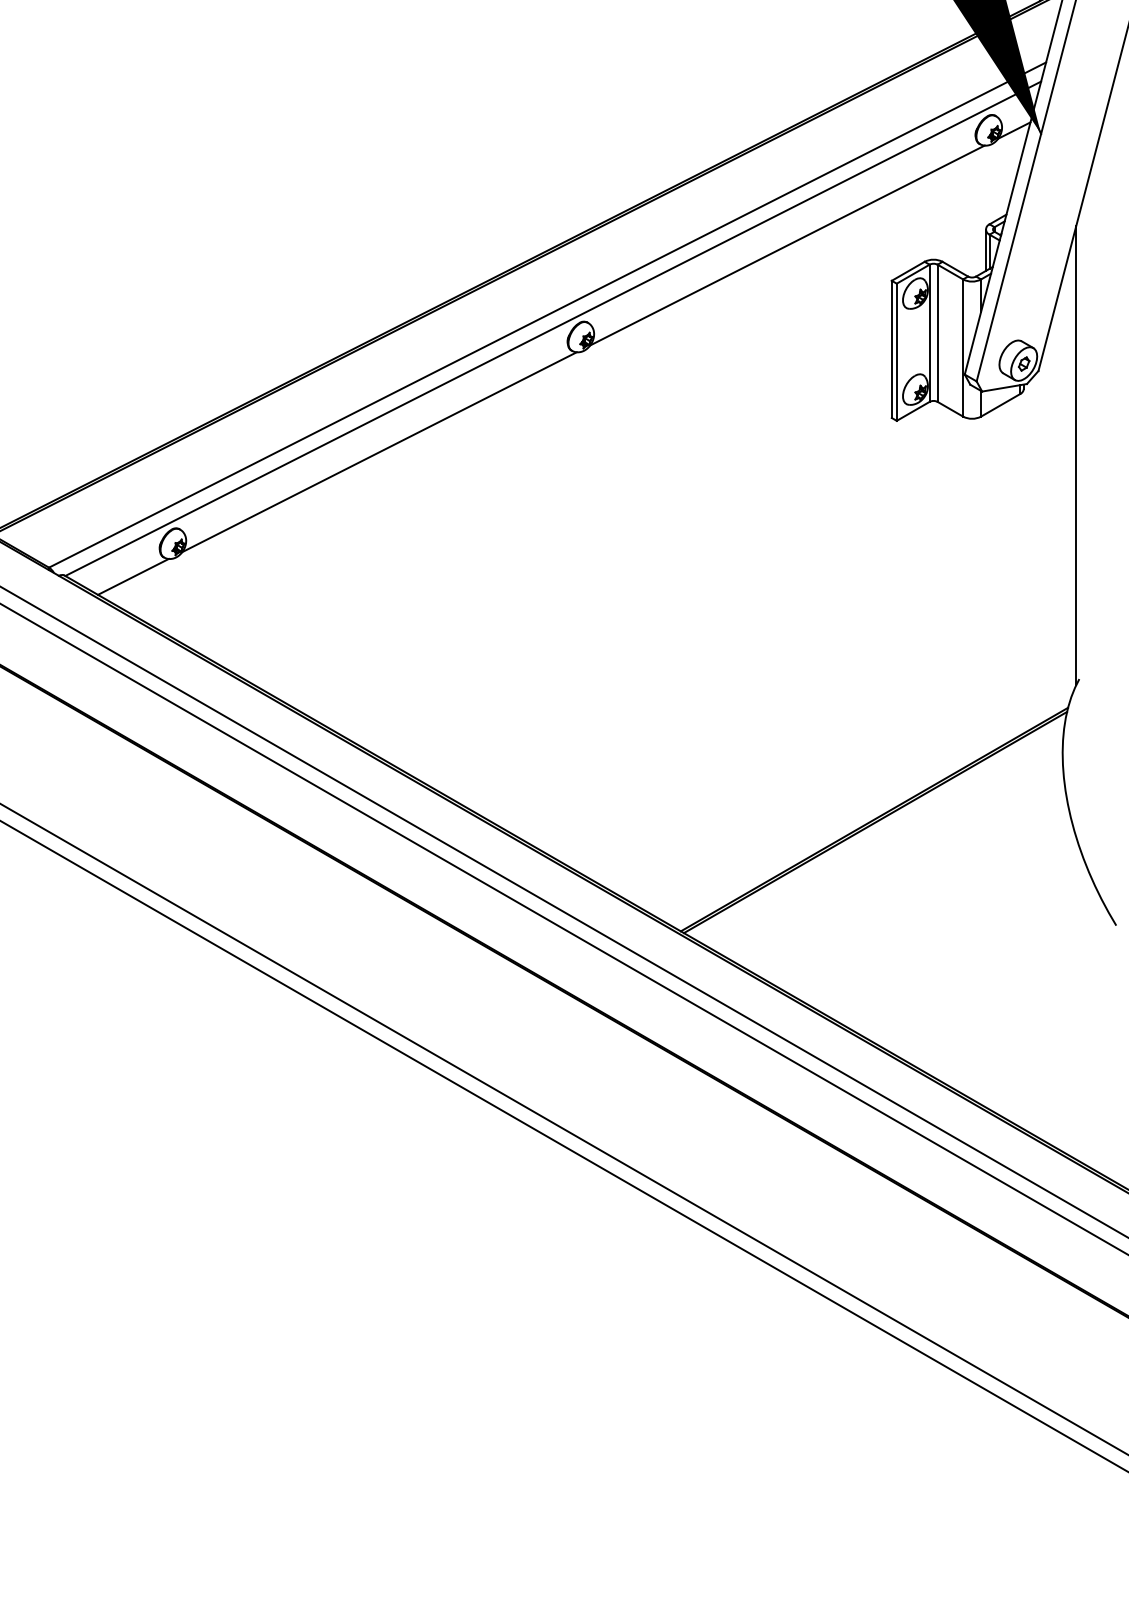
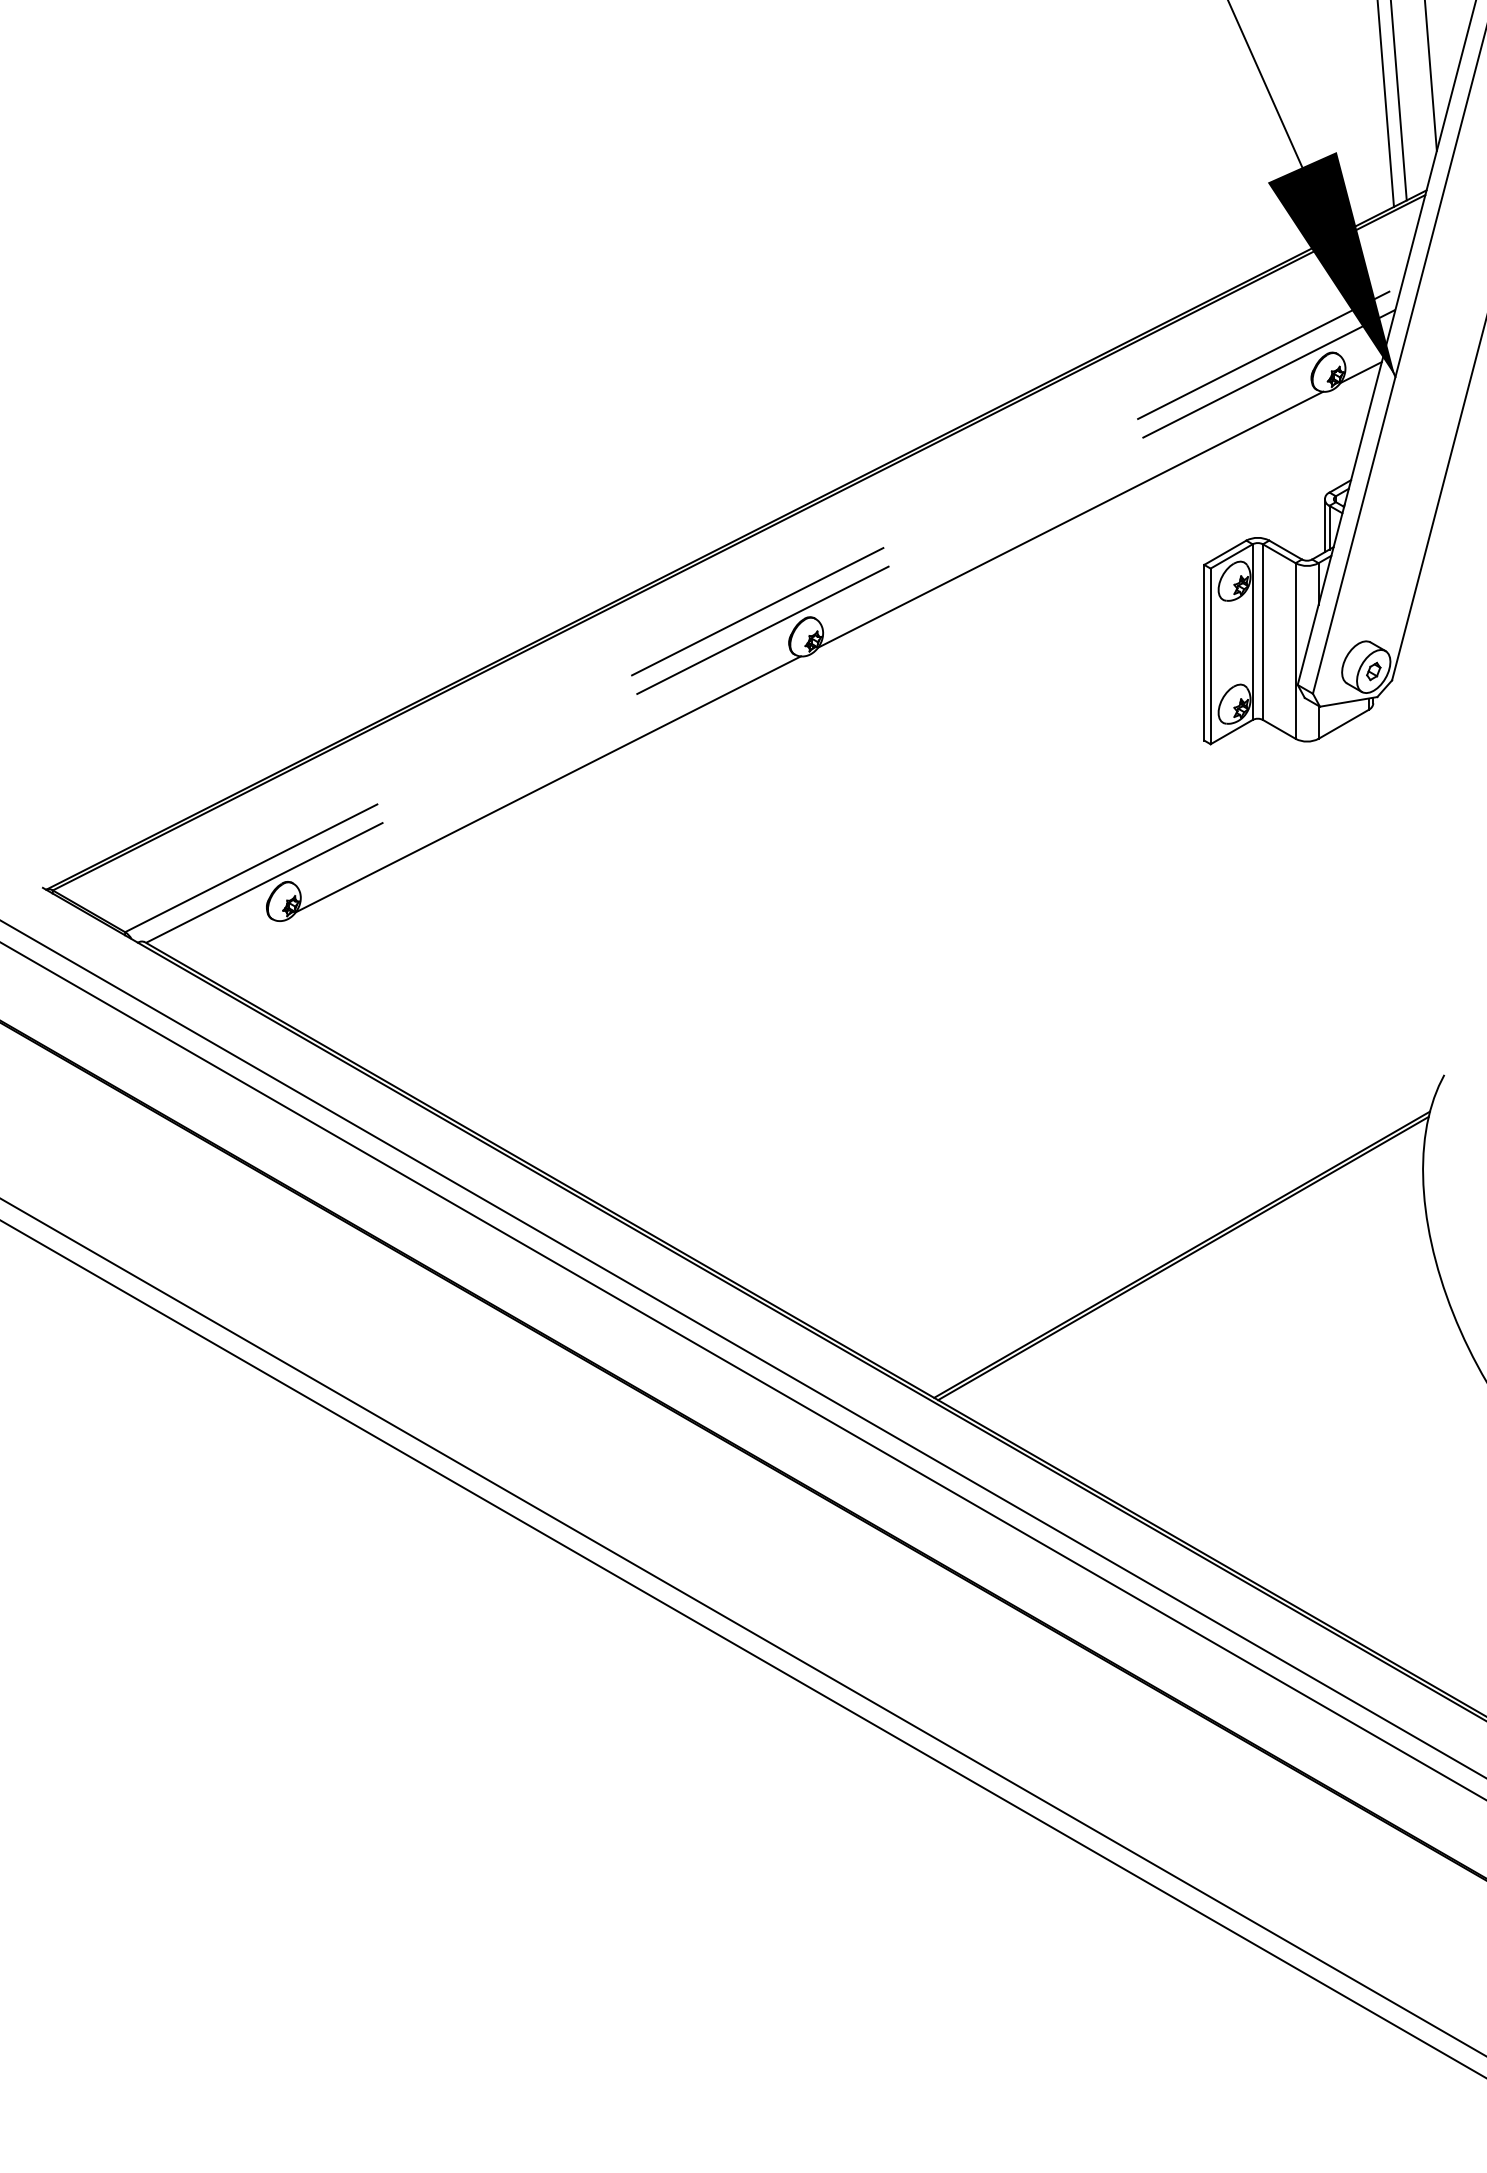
line: (547, 314) -> (763, 608), solid -> dashed
line: (553, 328) -> (770, 626), solid -> dashed
line: (1076, 455) -> (1440, 788), removed
line: (132, 577) -> (232, 944), removed

